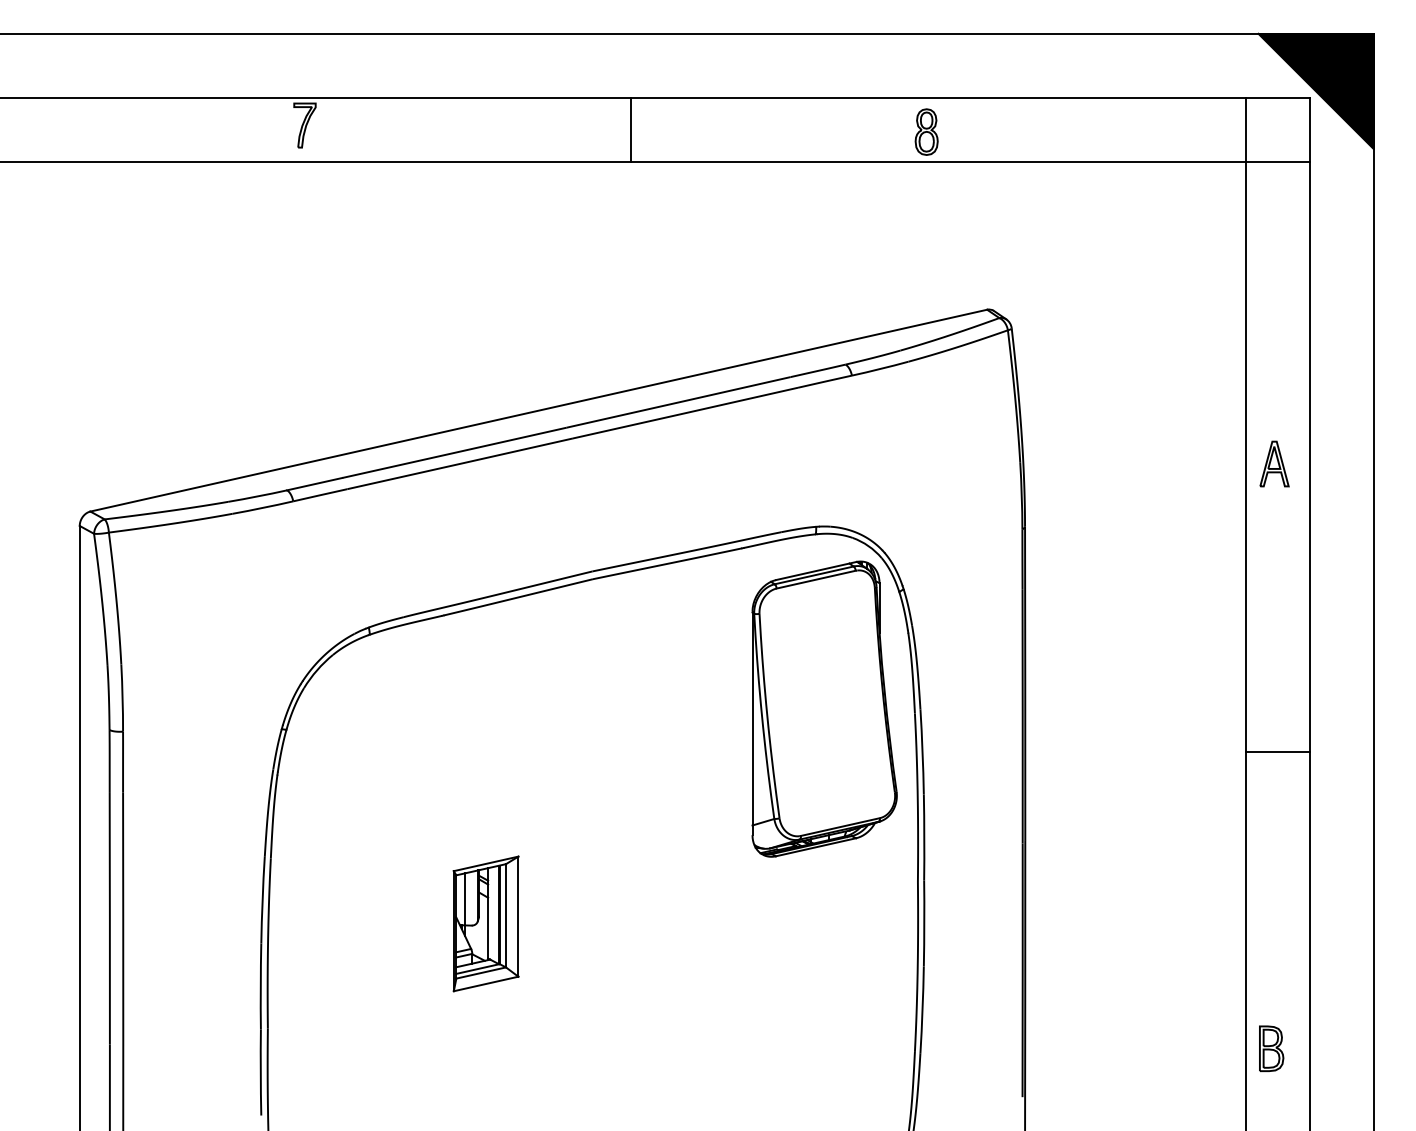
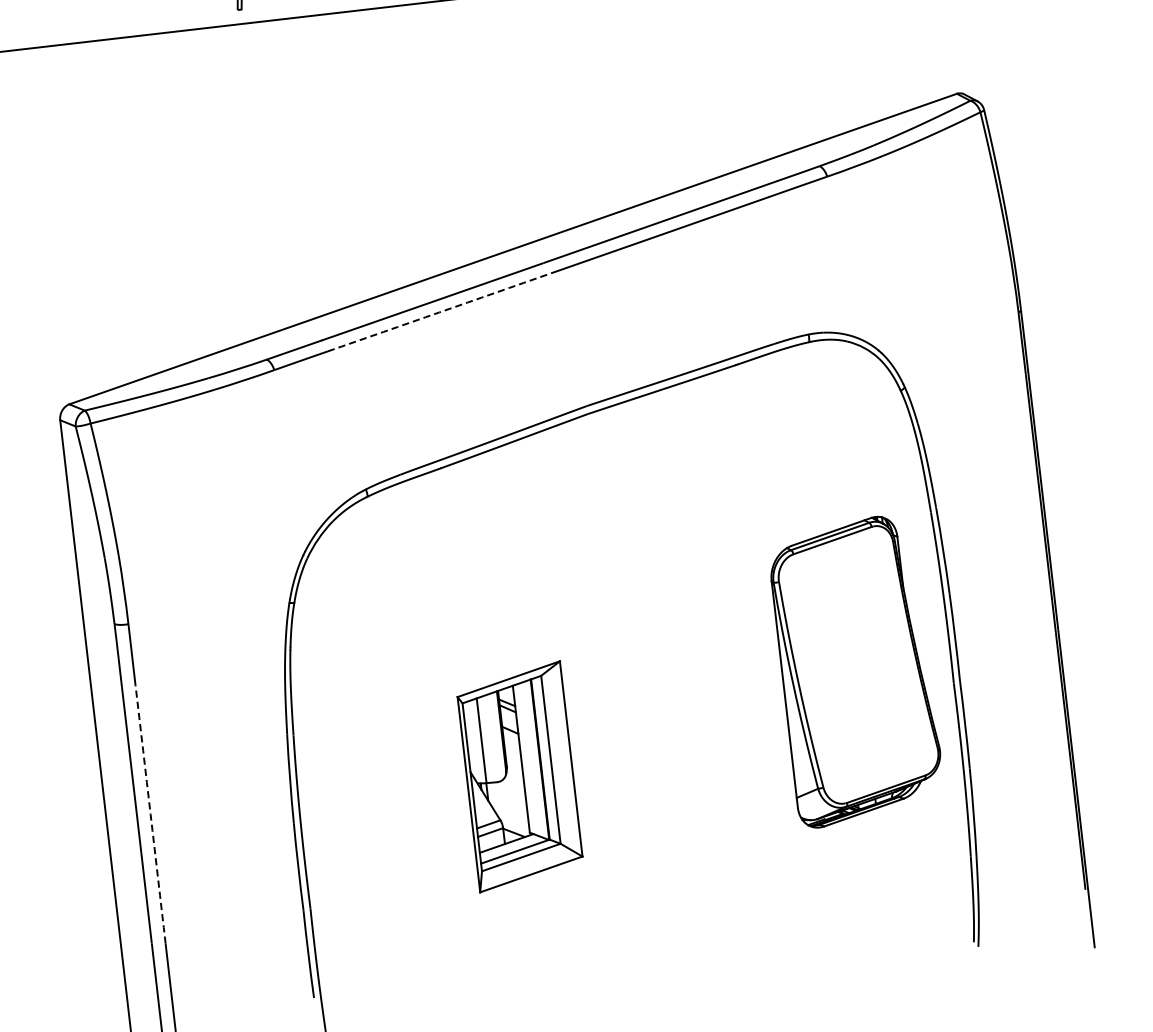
arc: (460, 463) -> (439, 311), solid -> dashed
part: (824, 708) -> (856, 670), moved
arc: (123, 919) -> (150, 814), solid -> dashed
part: (485, 923) -> (519, 776), size x1.6

